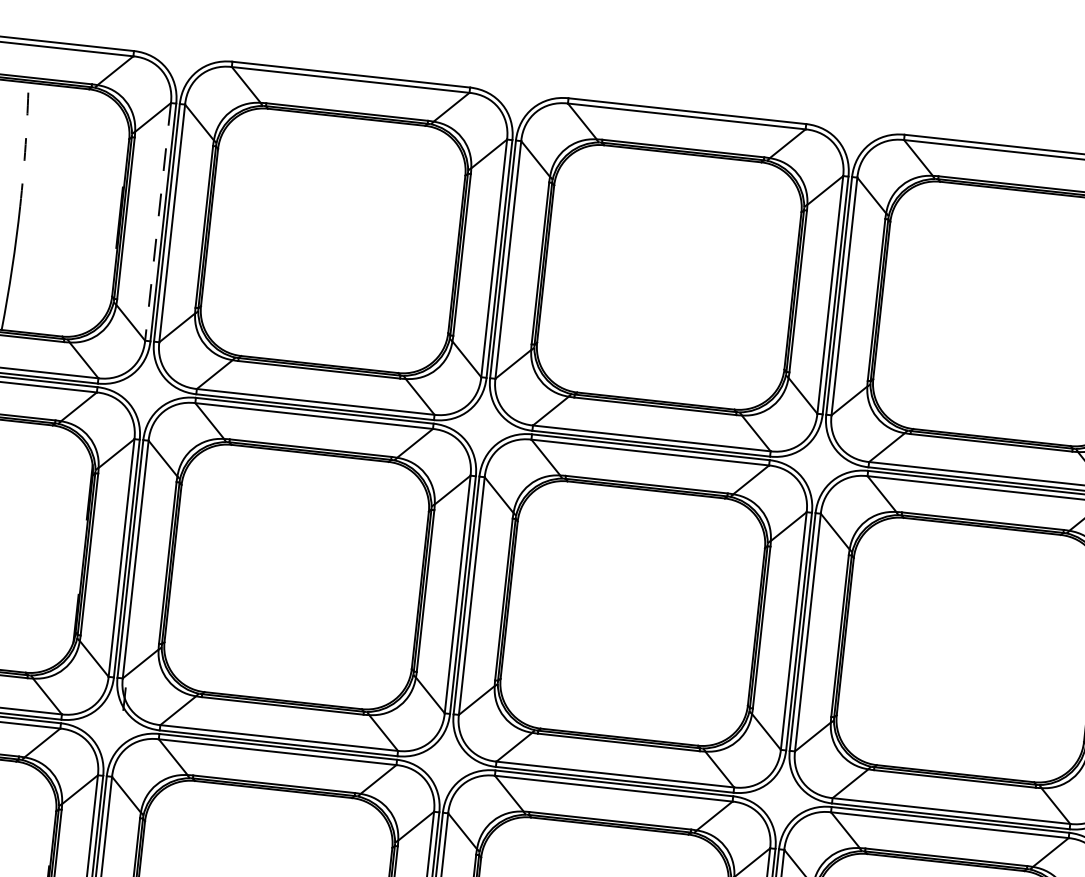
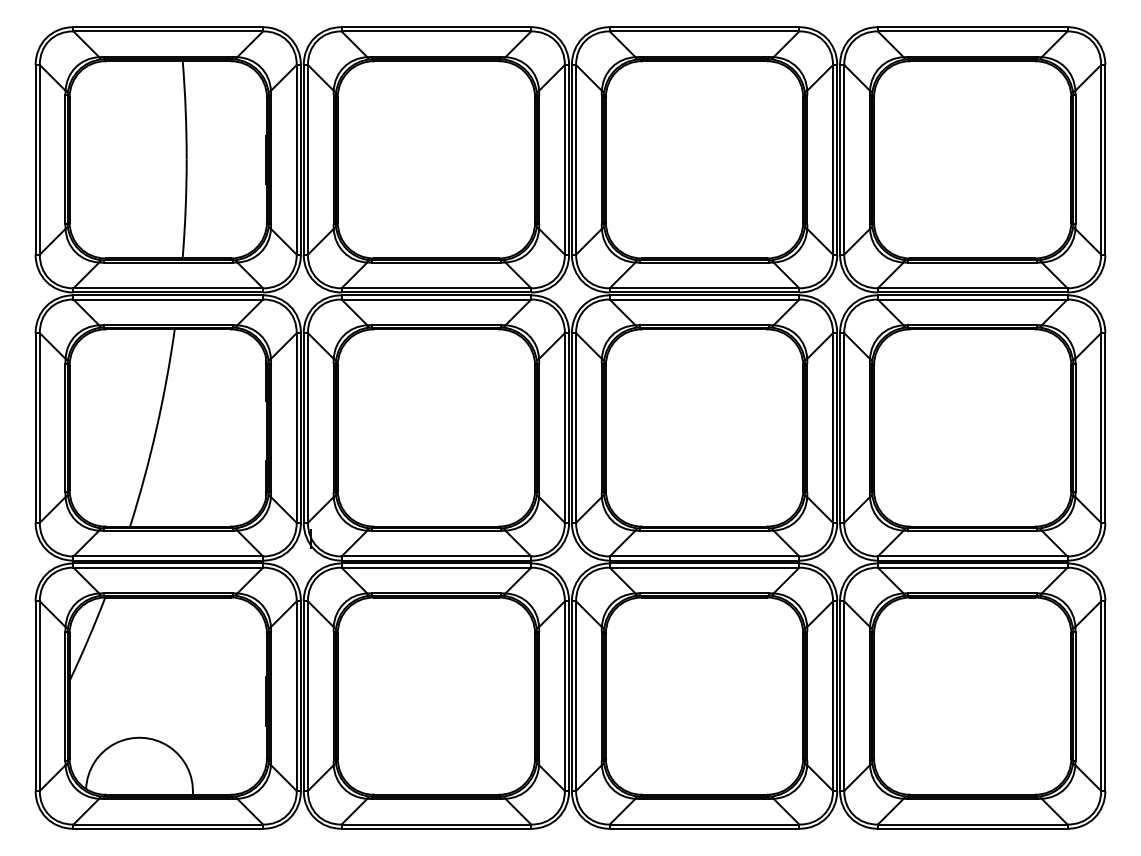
arc: (25, 144) -> (185, 110), dashed -> solid
line: (157, 221) -> (296, 159), dashed -> solid

